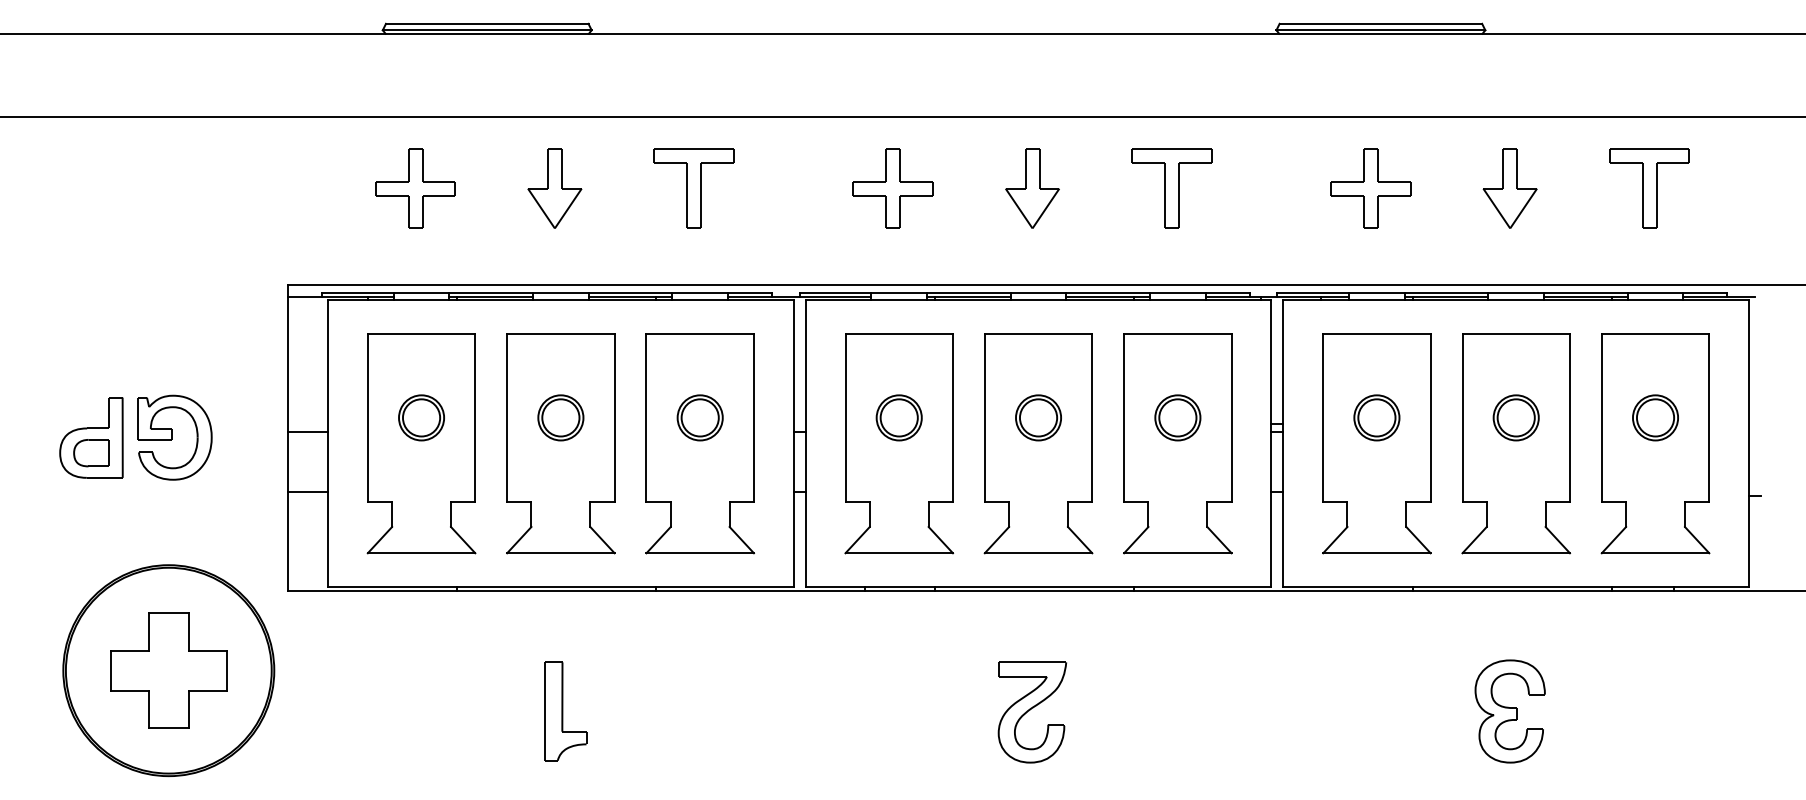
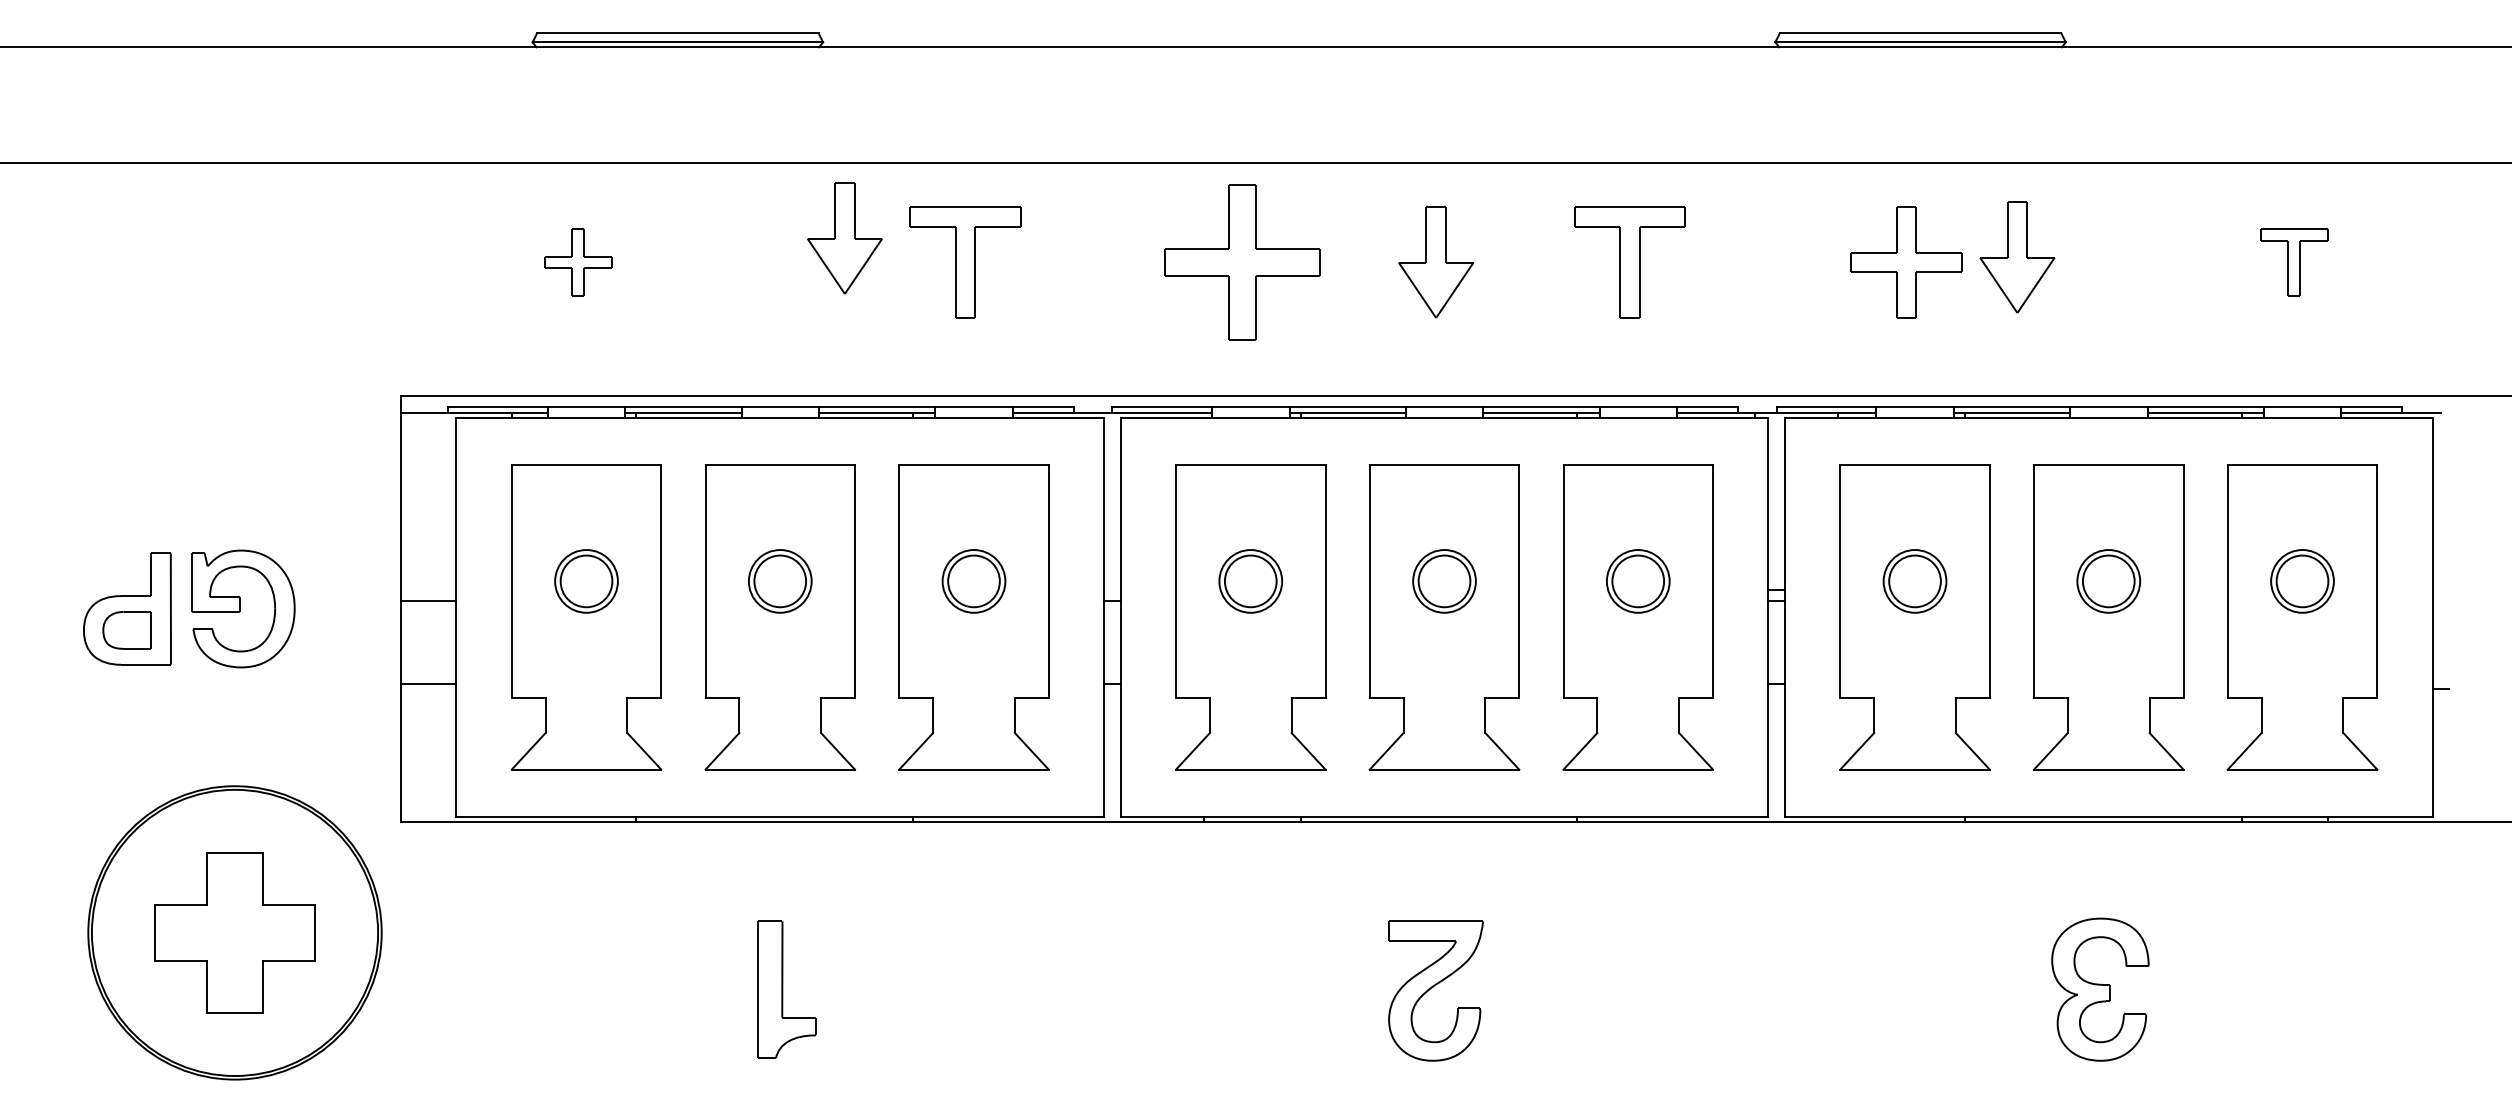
part: (415, 188) -> (578, 262), size x0.6
part: (554, 188) -> (844, 238), moved
part: (893, 188) -> (1242, 262), size x1.4
part: (1510, 188) -> (2017, 257), moved
part: (1649, 188) -> (2294, 262), size x0.6

